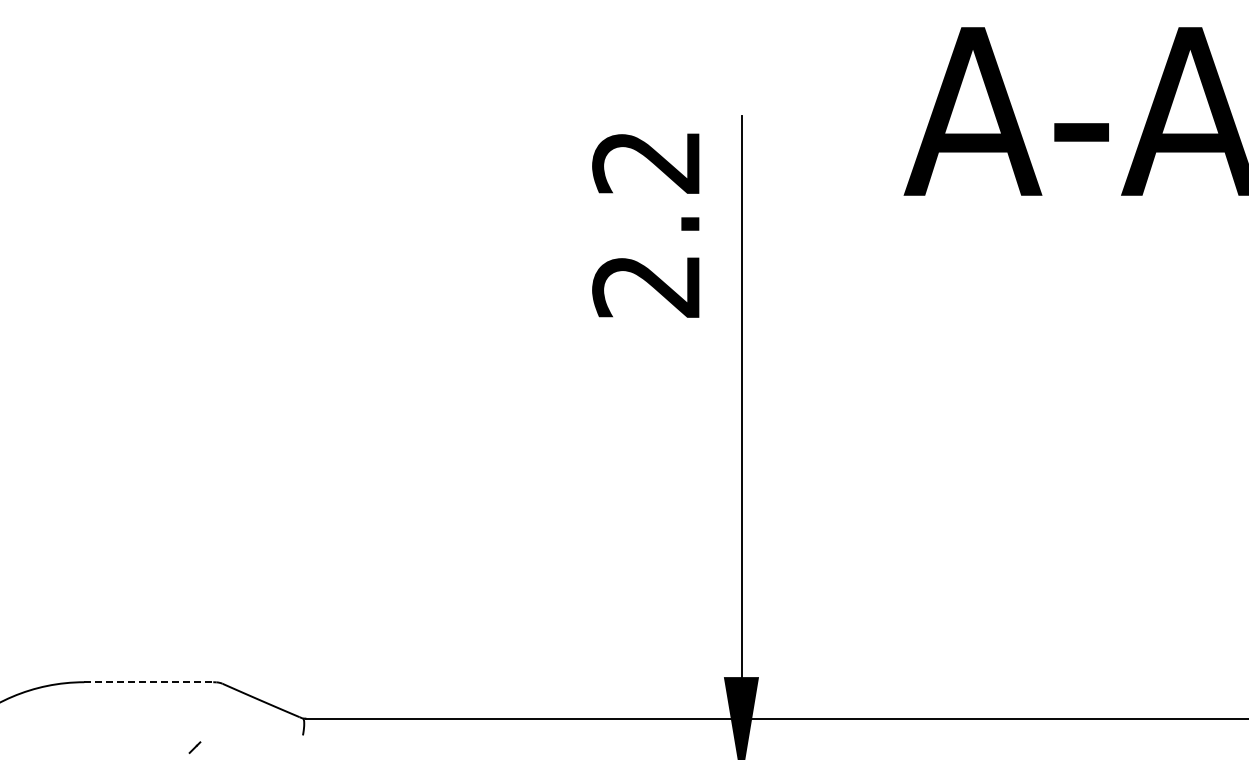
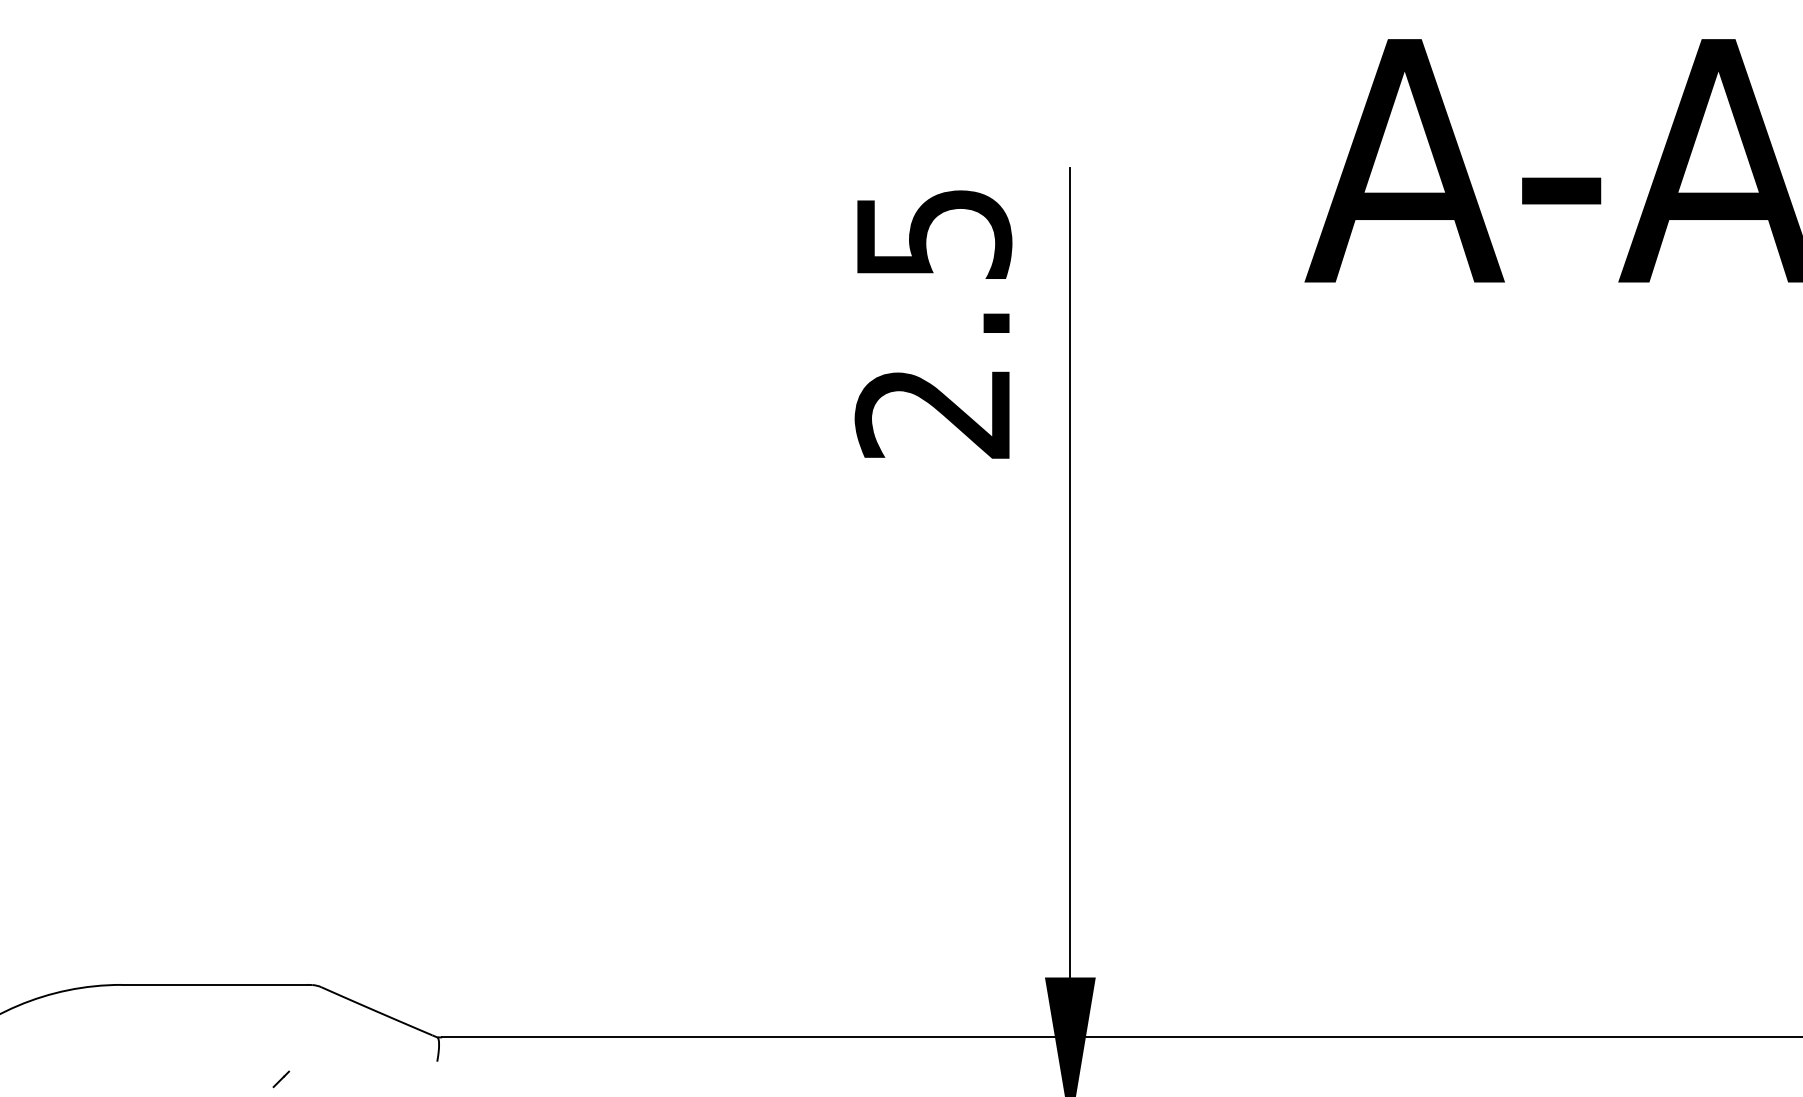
text: (646, 162) -> (933, 234), 2.2 -> 2.5
line: (149, 682) -> (215, 985), dashed -> solid

